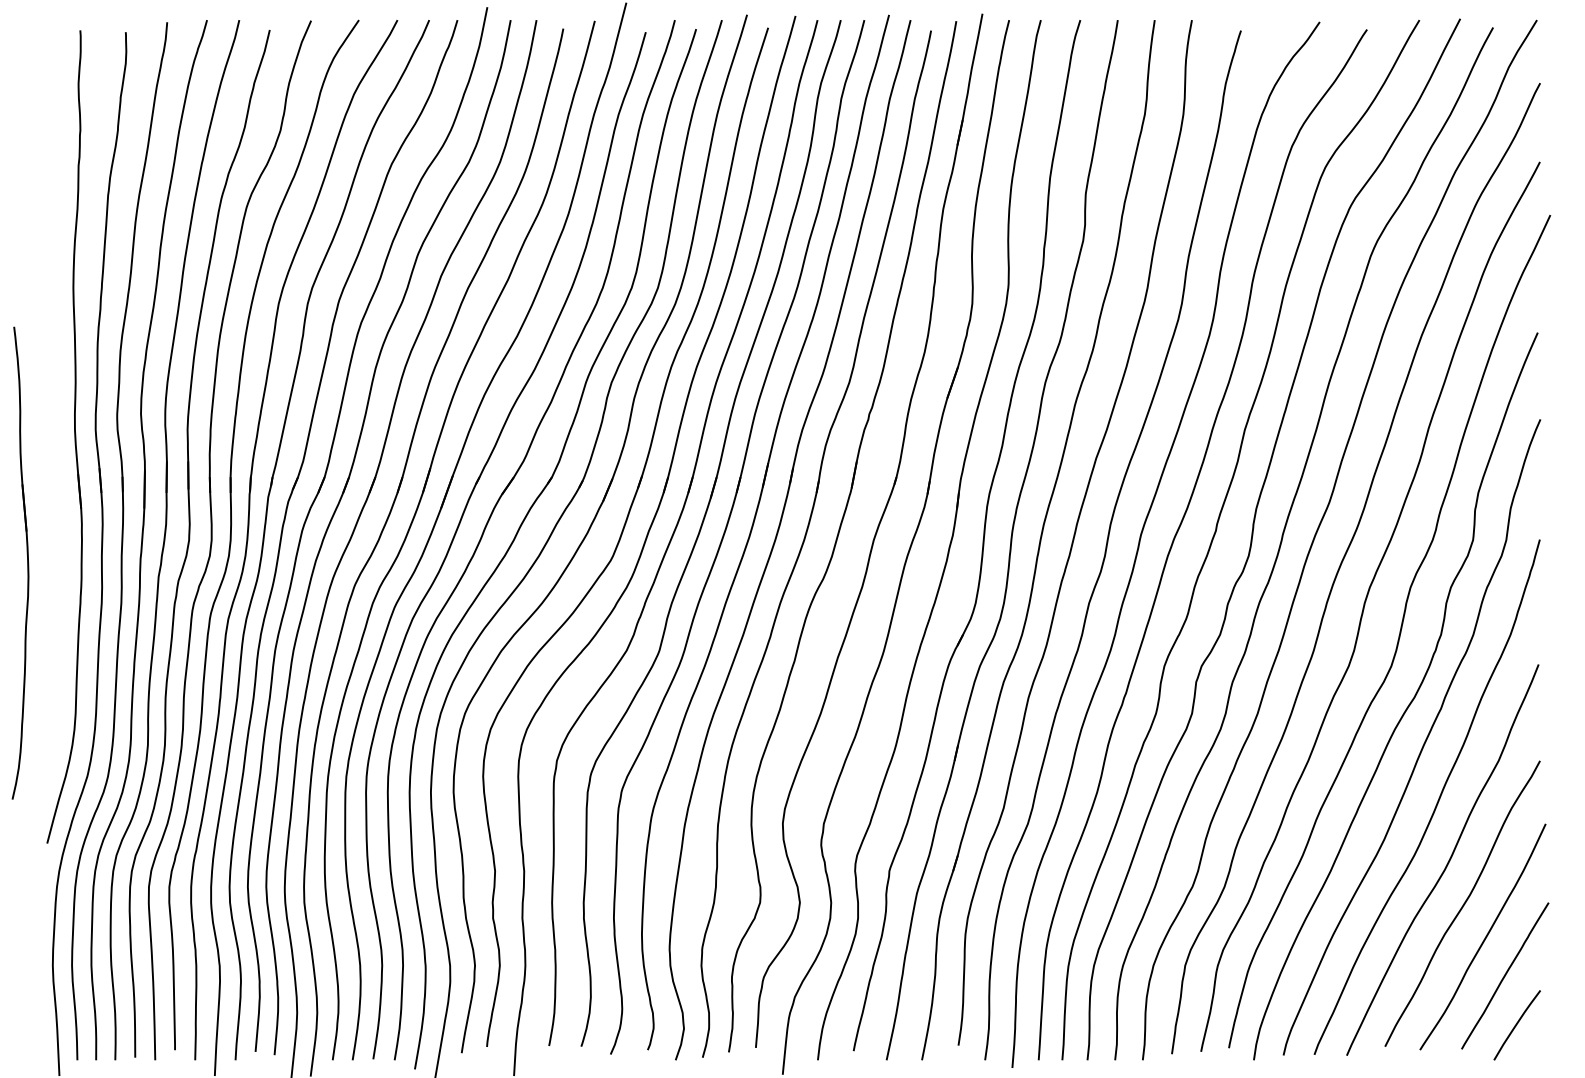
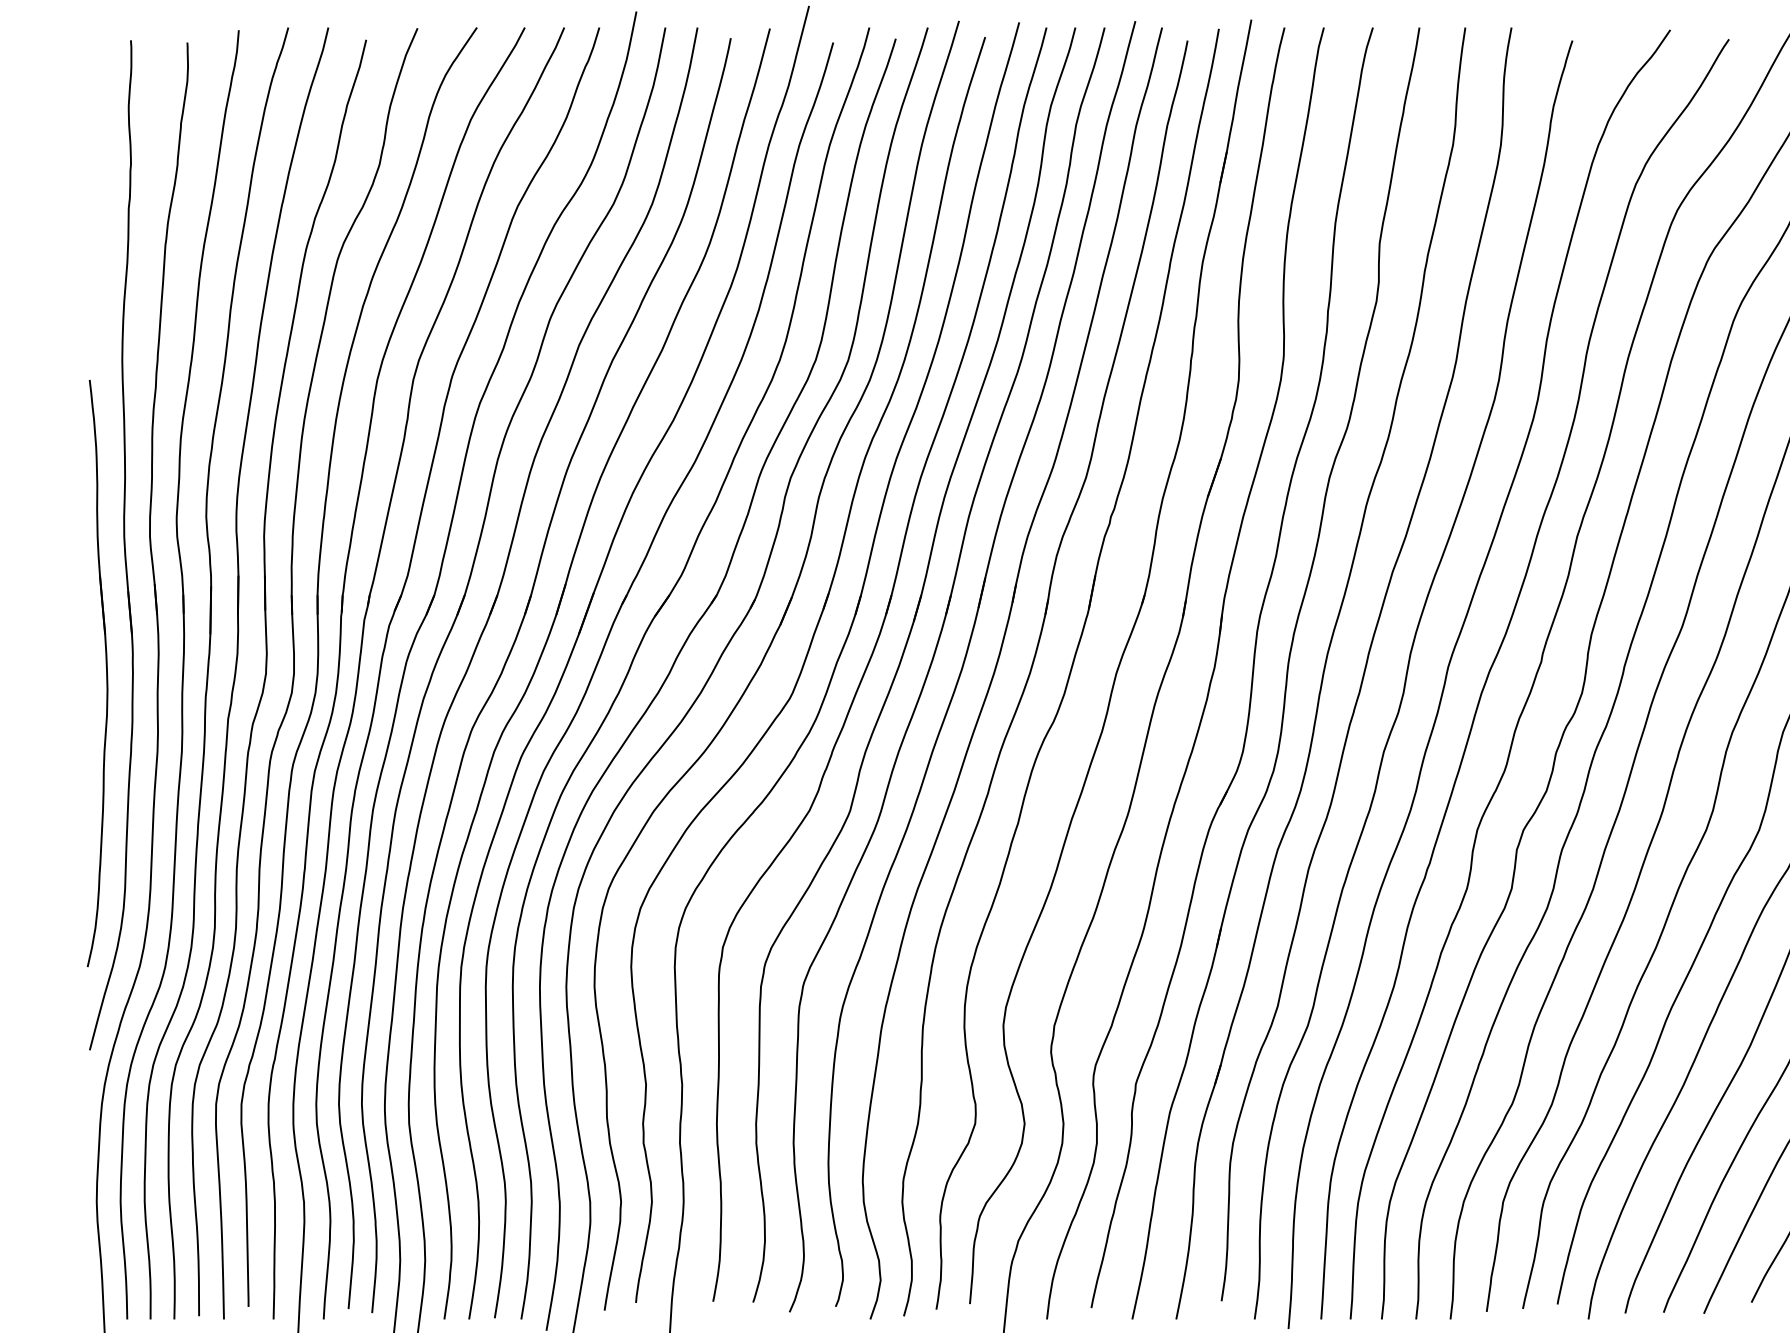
part: (27, 562) -> (106, 672), moved

